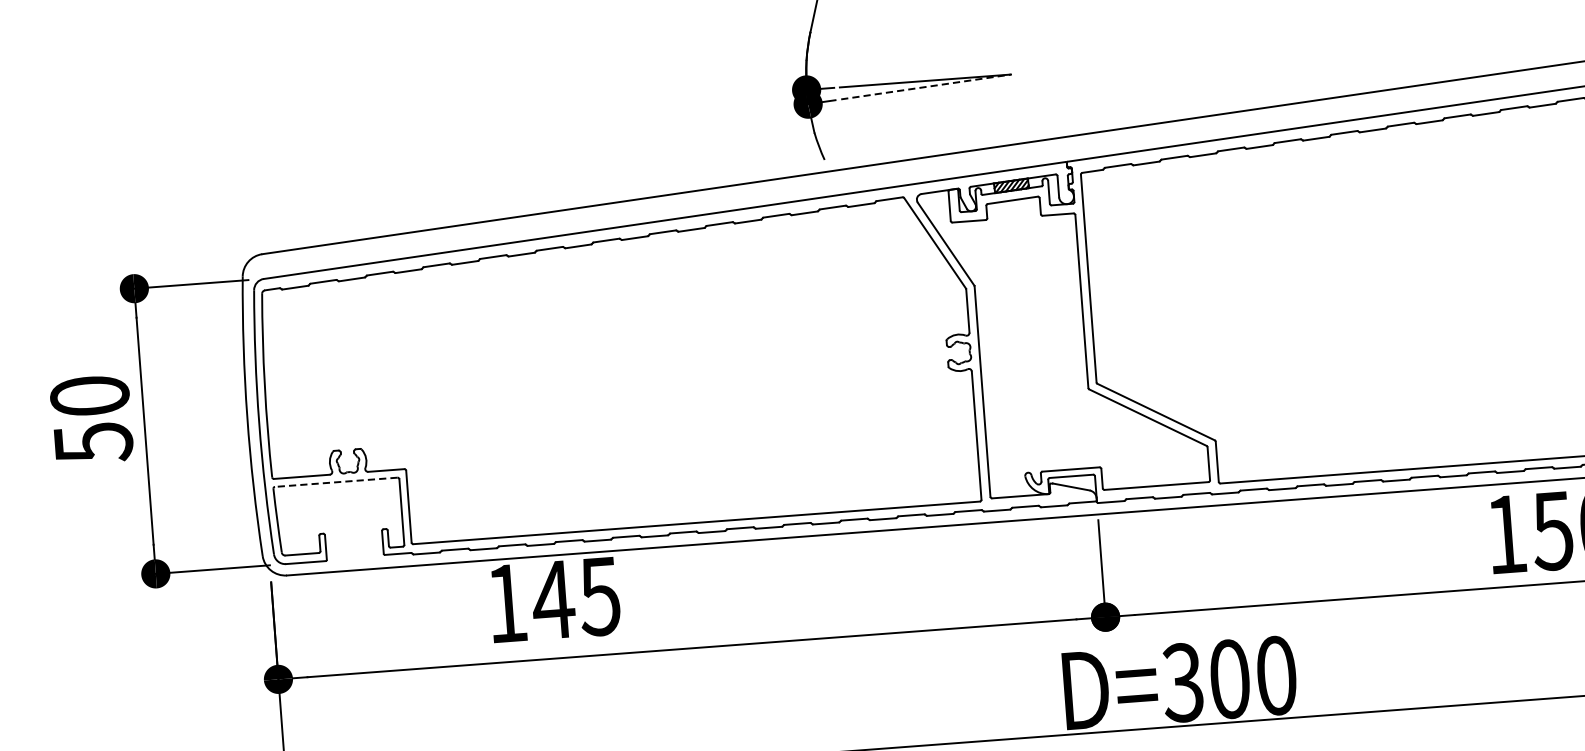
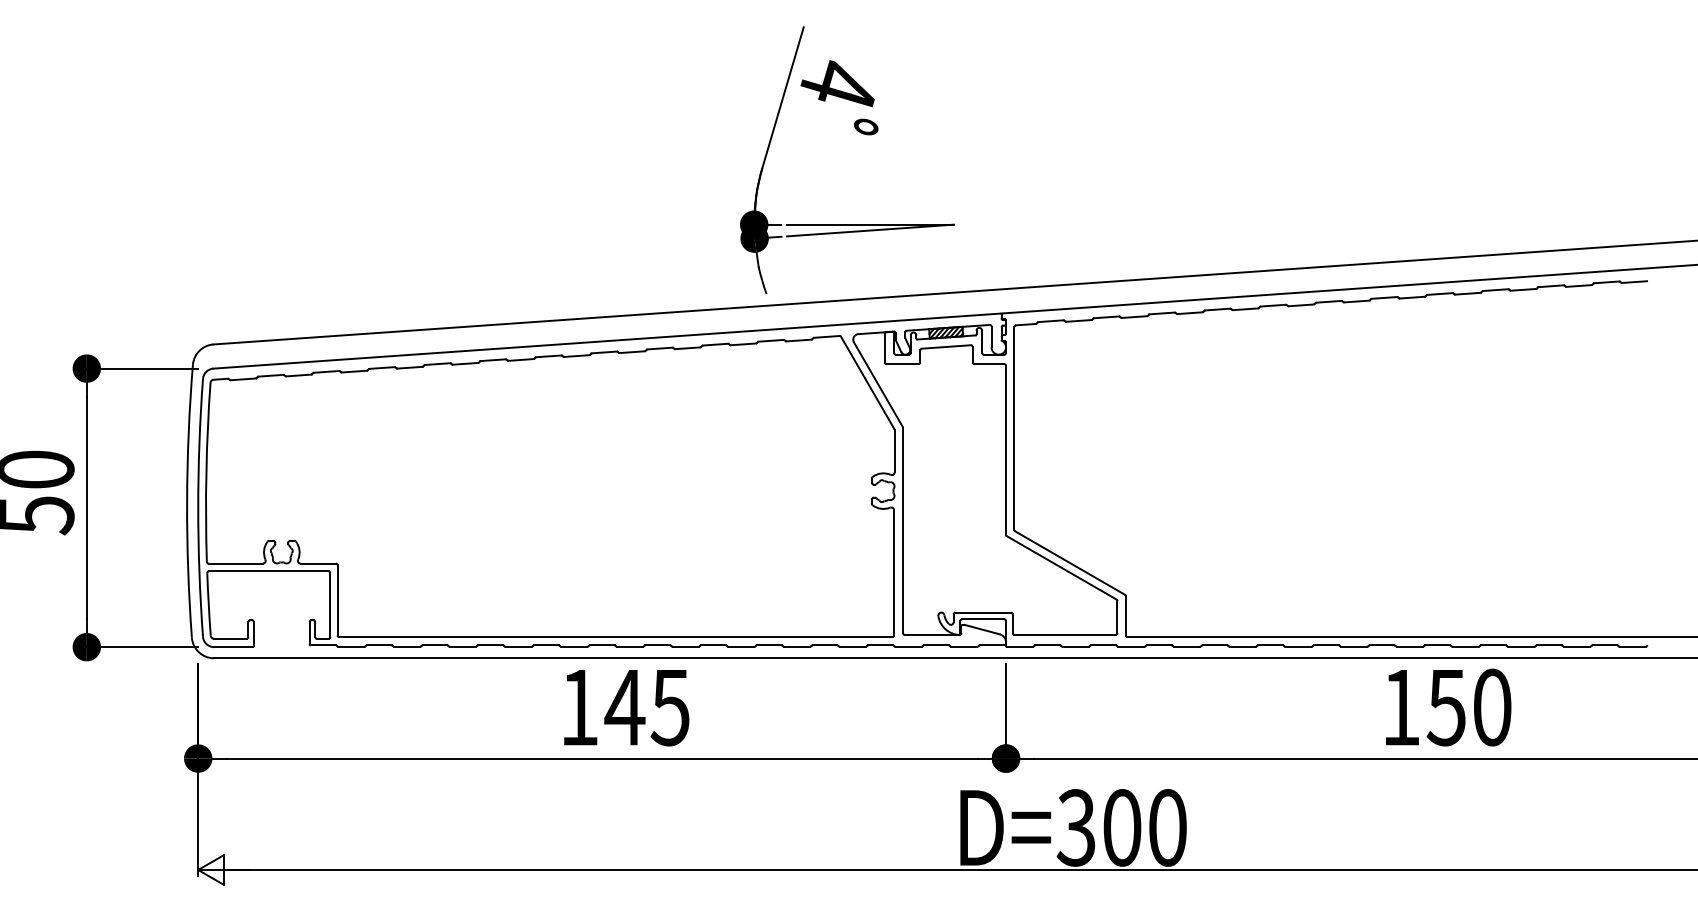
line: (926, 86) -> (870, 230), dashed -> solid
line: (336, 482) -> (268, 571), dashed -> solid
text: (554, 600) -> (626, 708), moved

